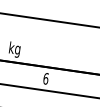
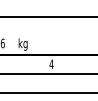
text: (45, 79) -> (51, 64), 6 -> 4

